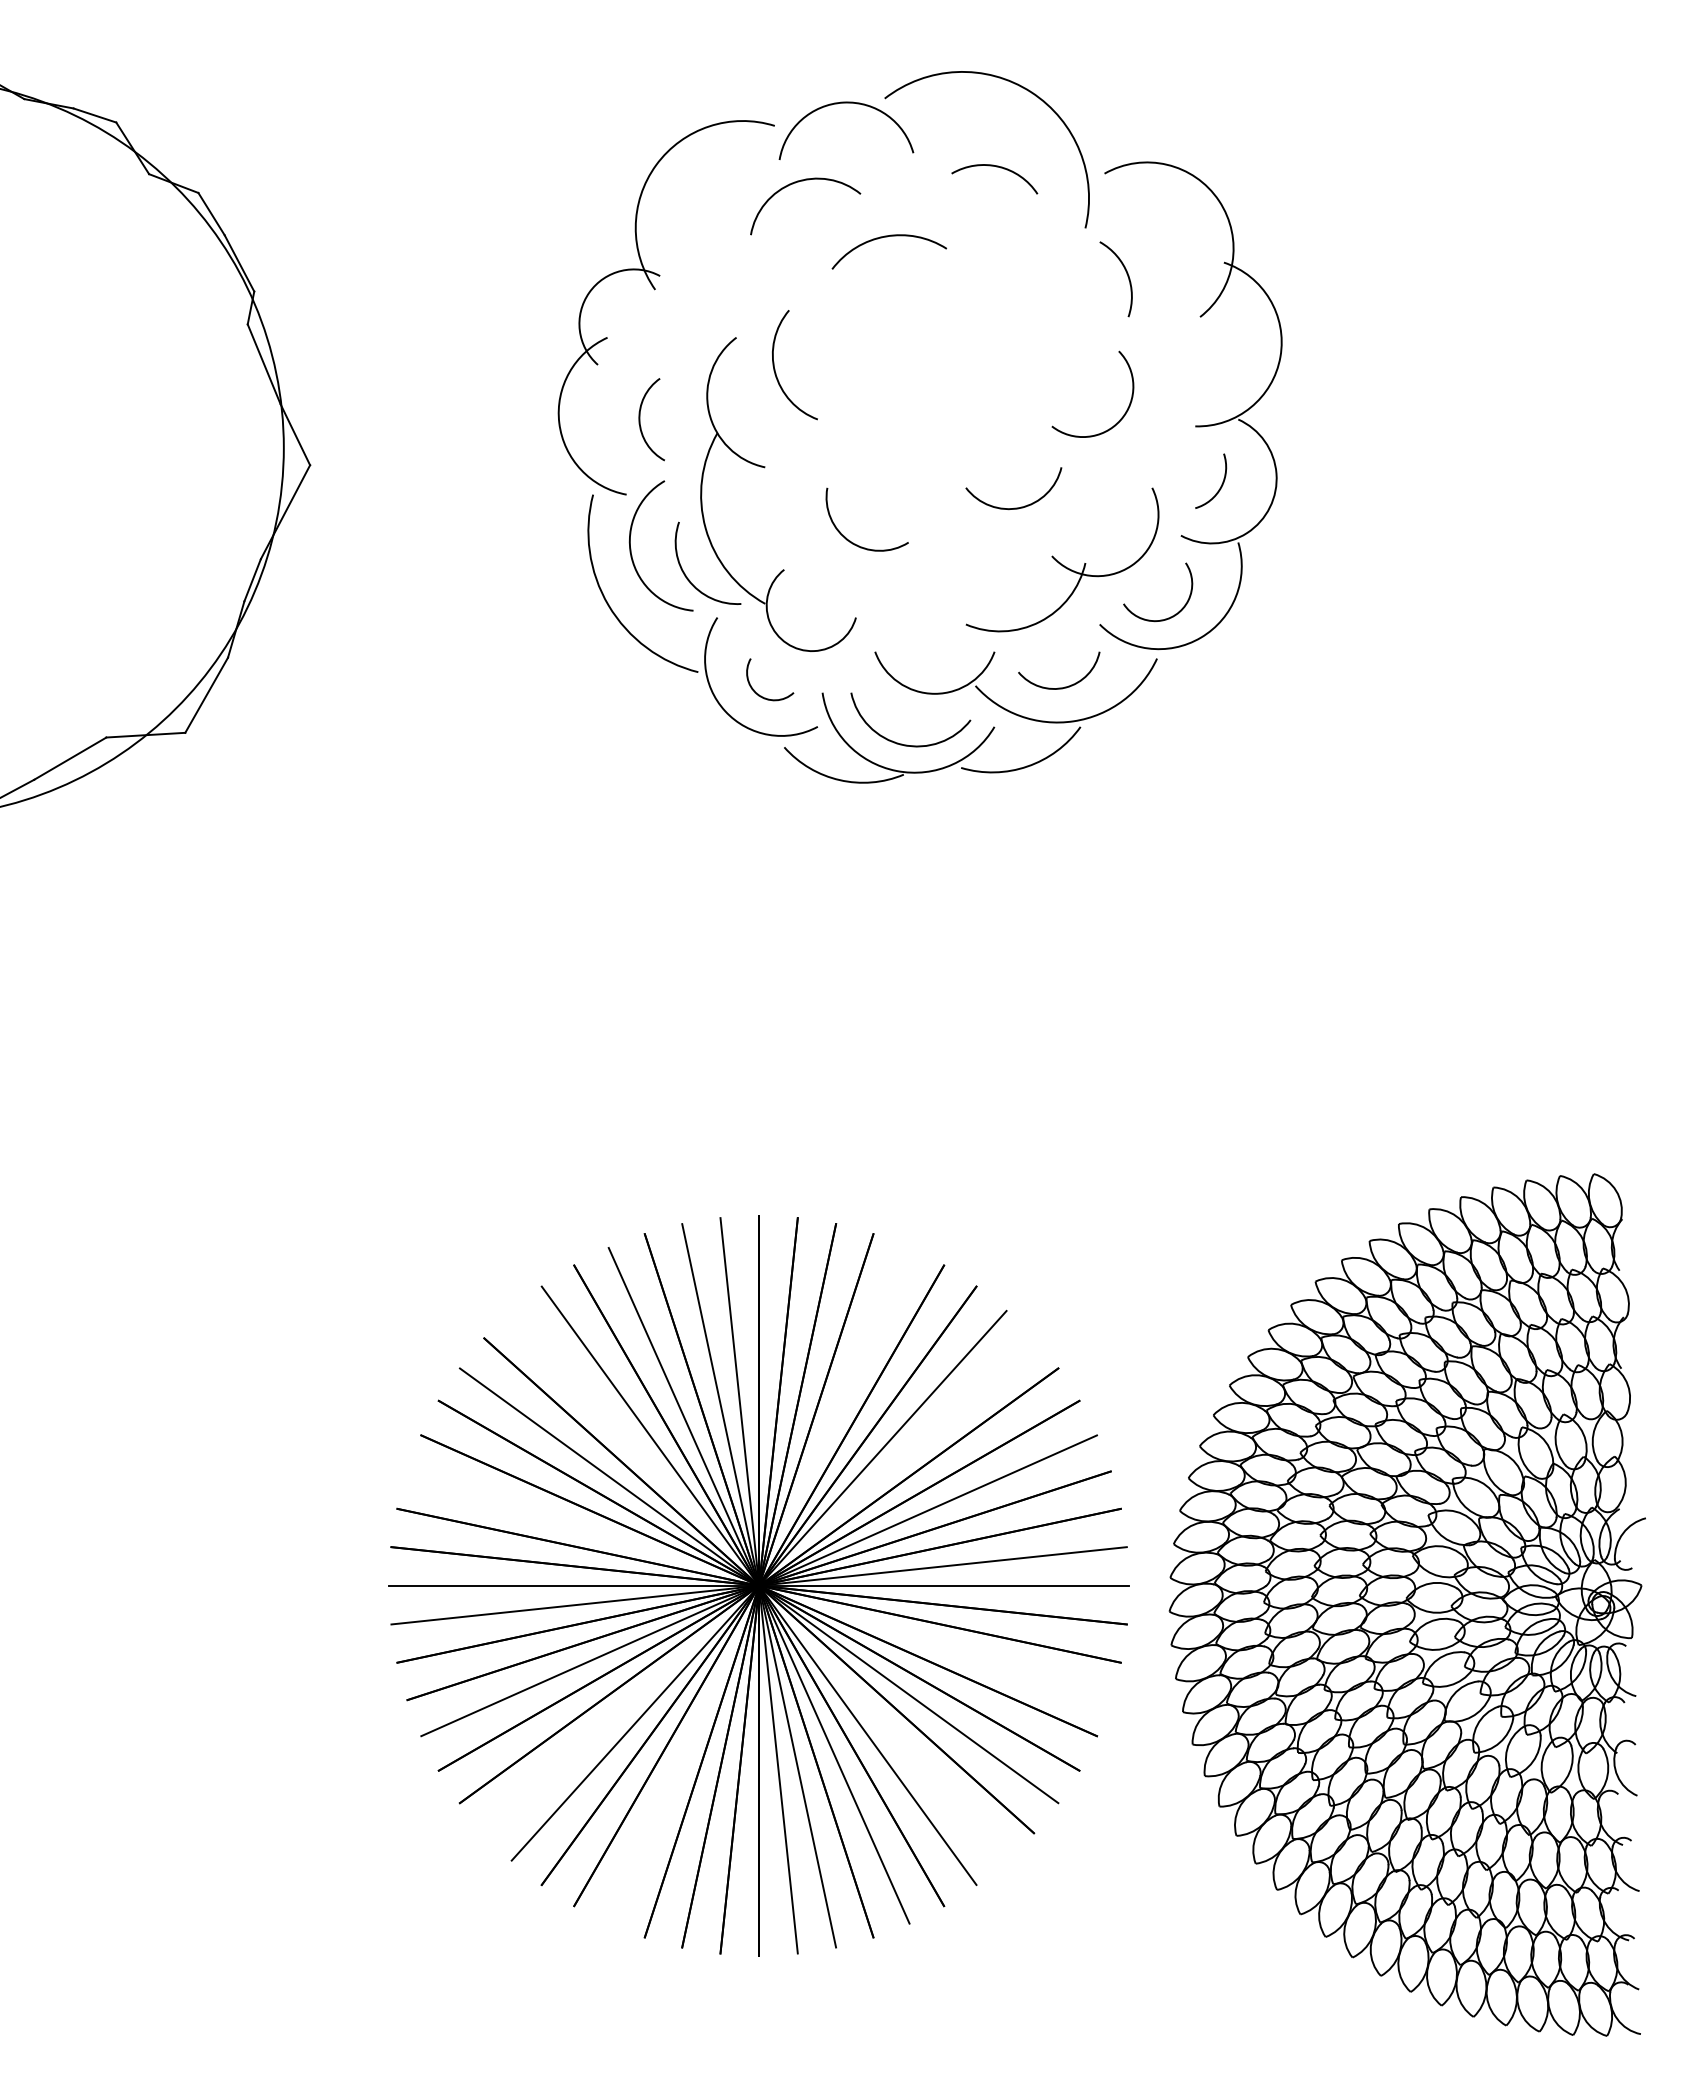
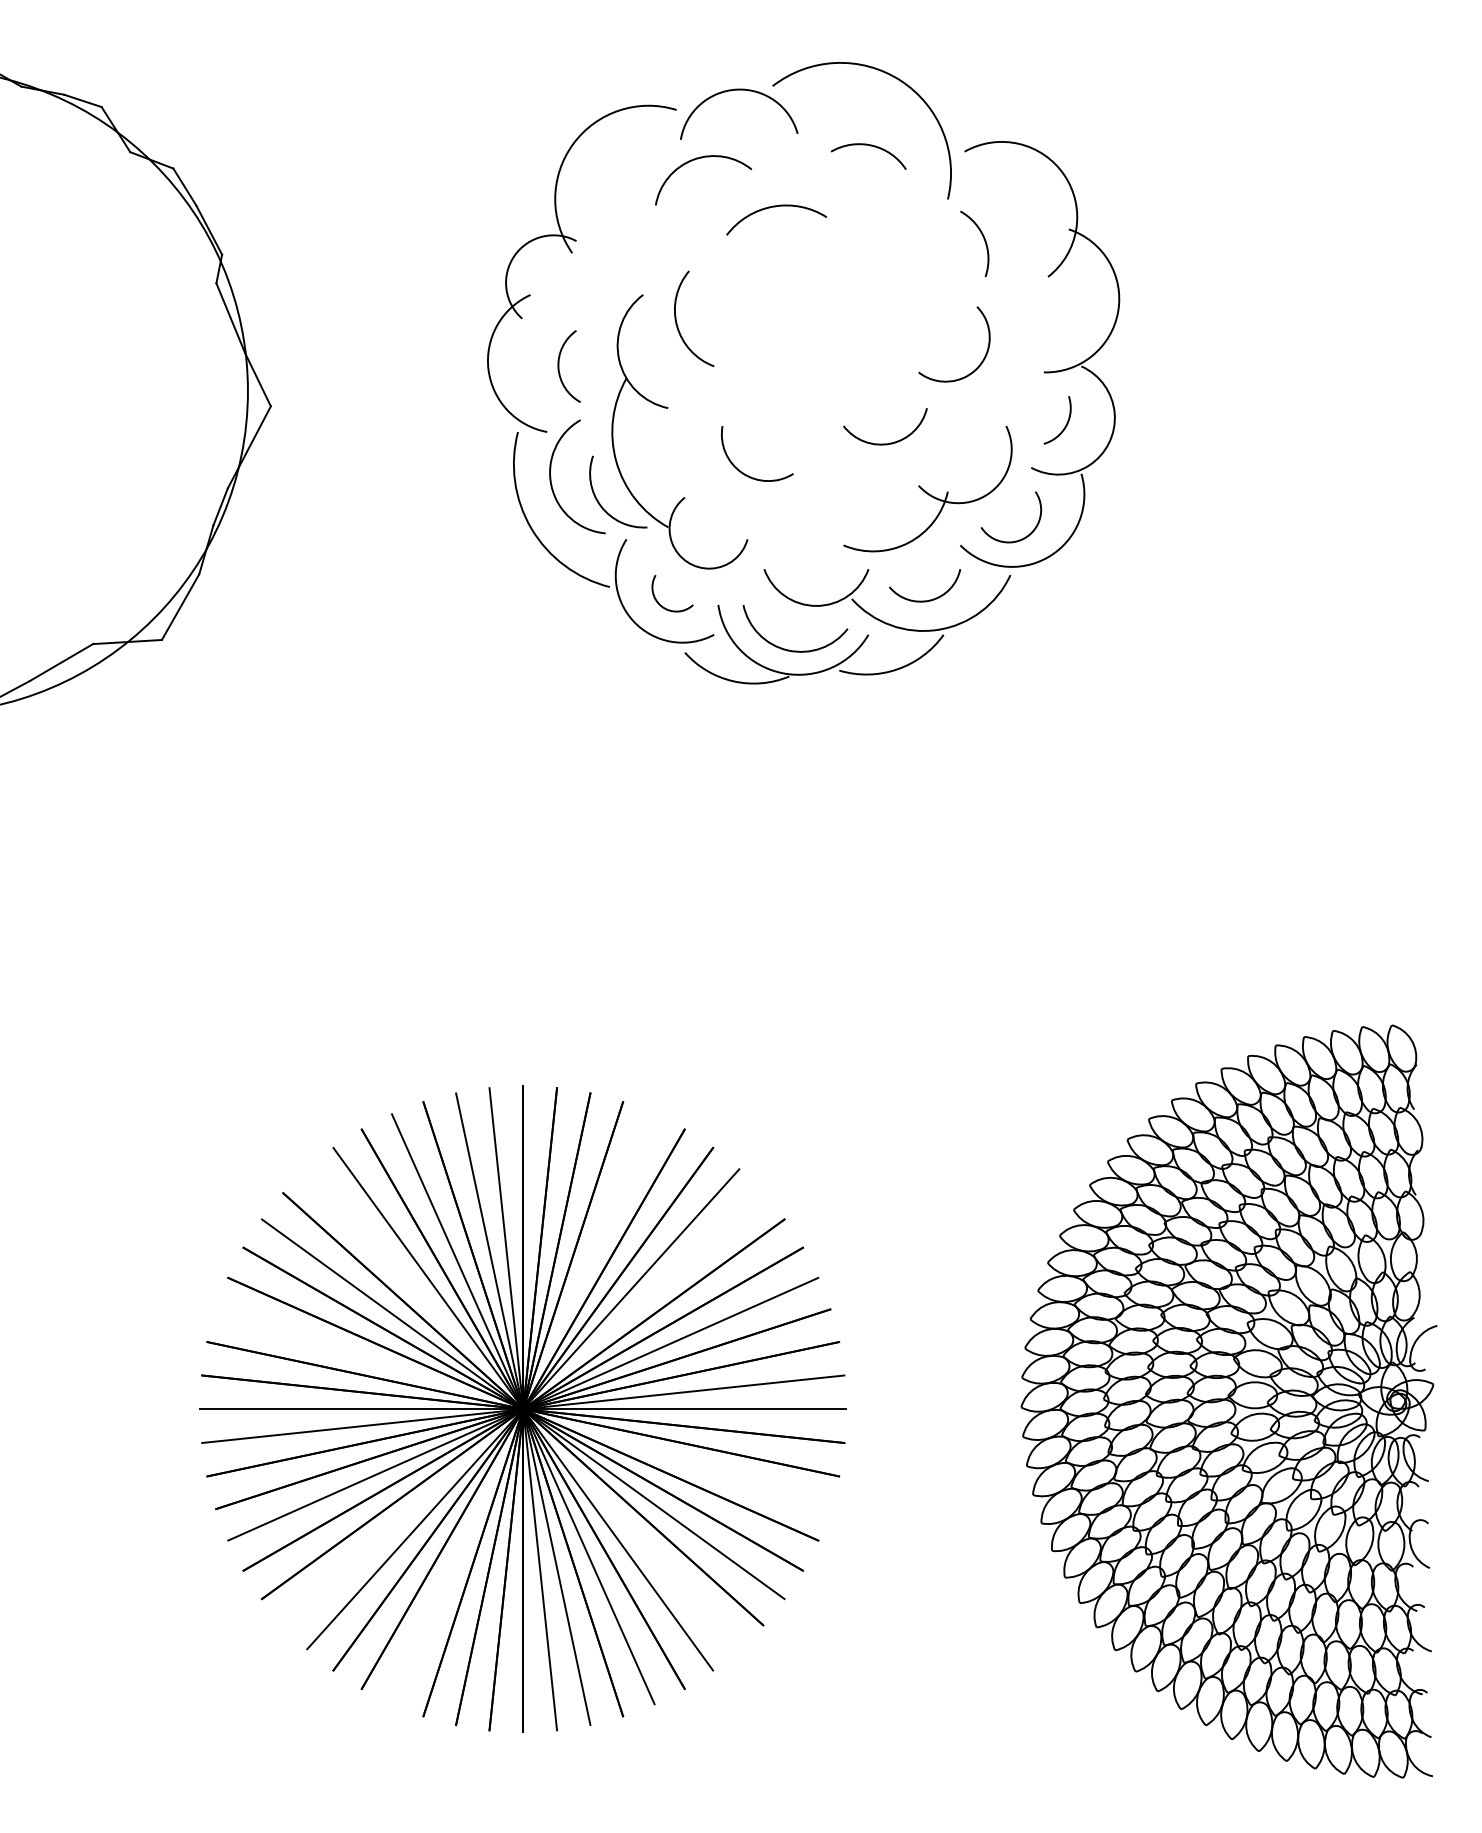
part: (758, 1585) -> (522, 1408), moved

